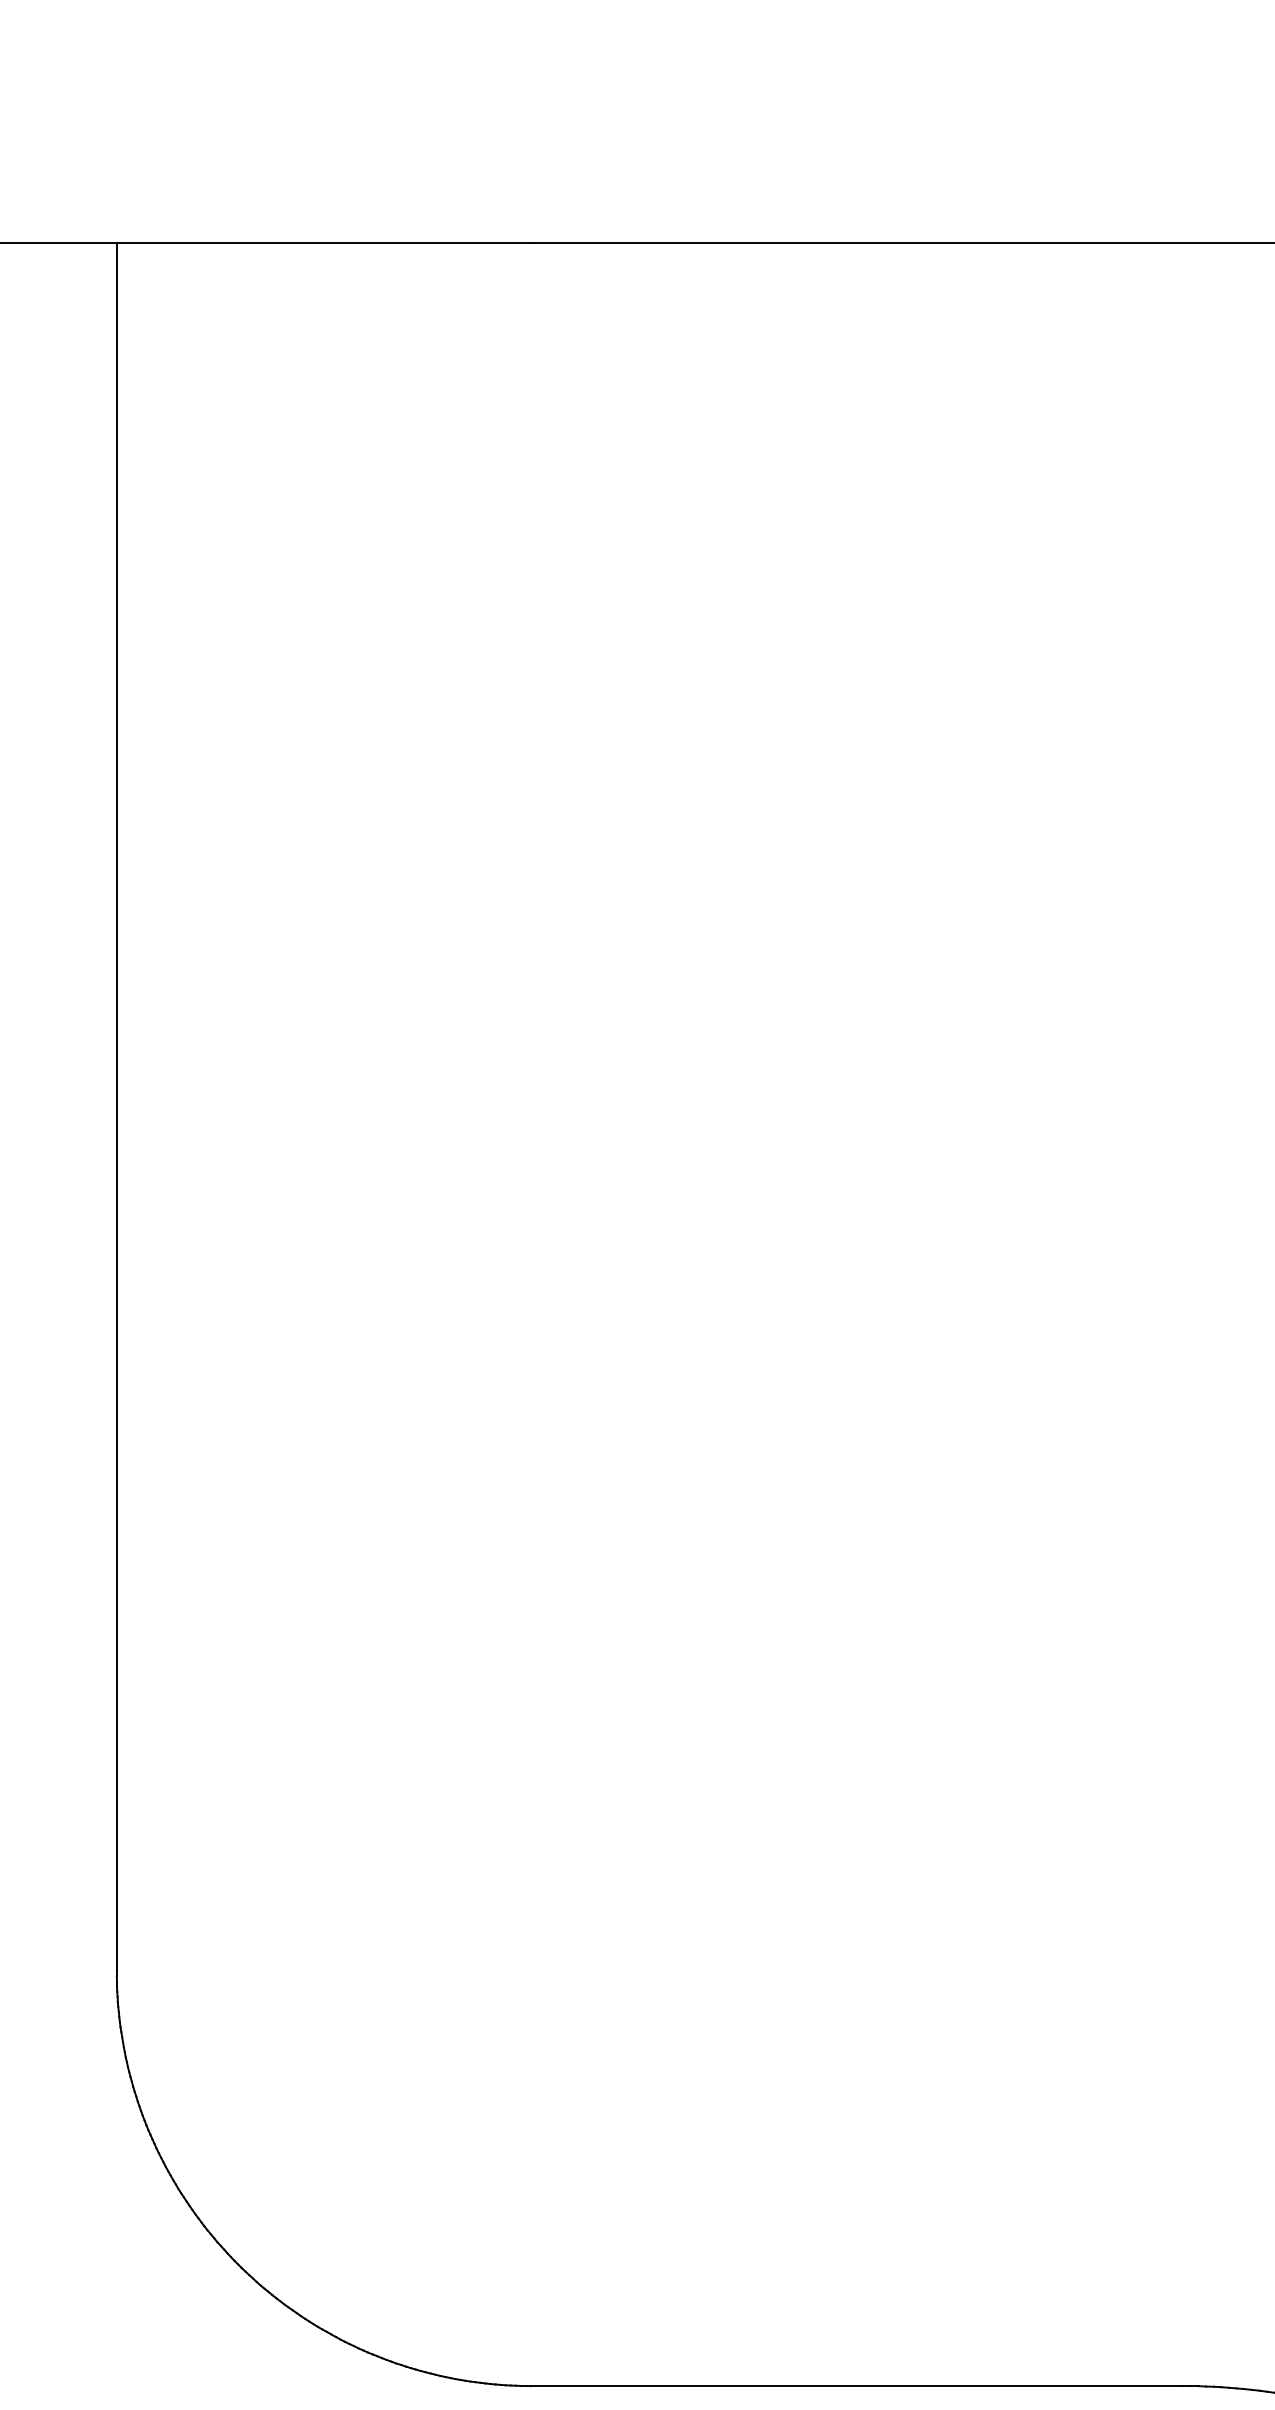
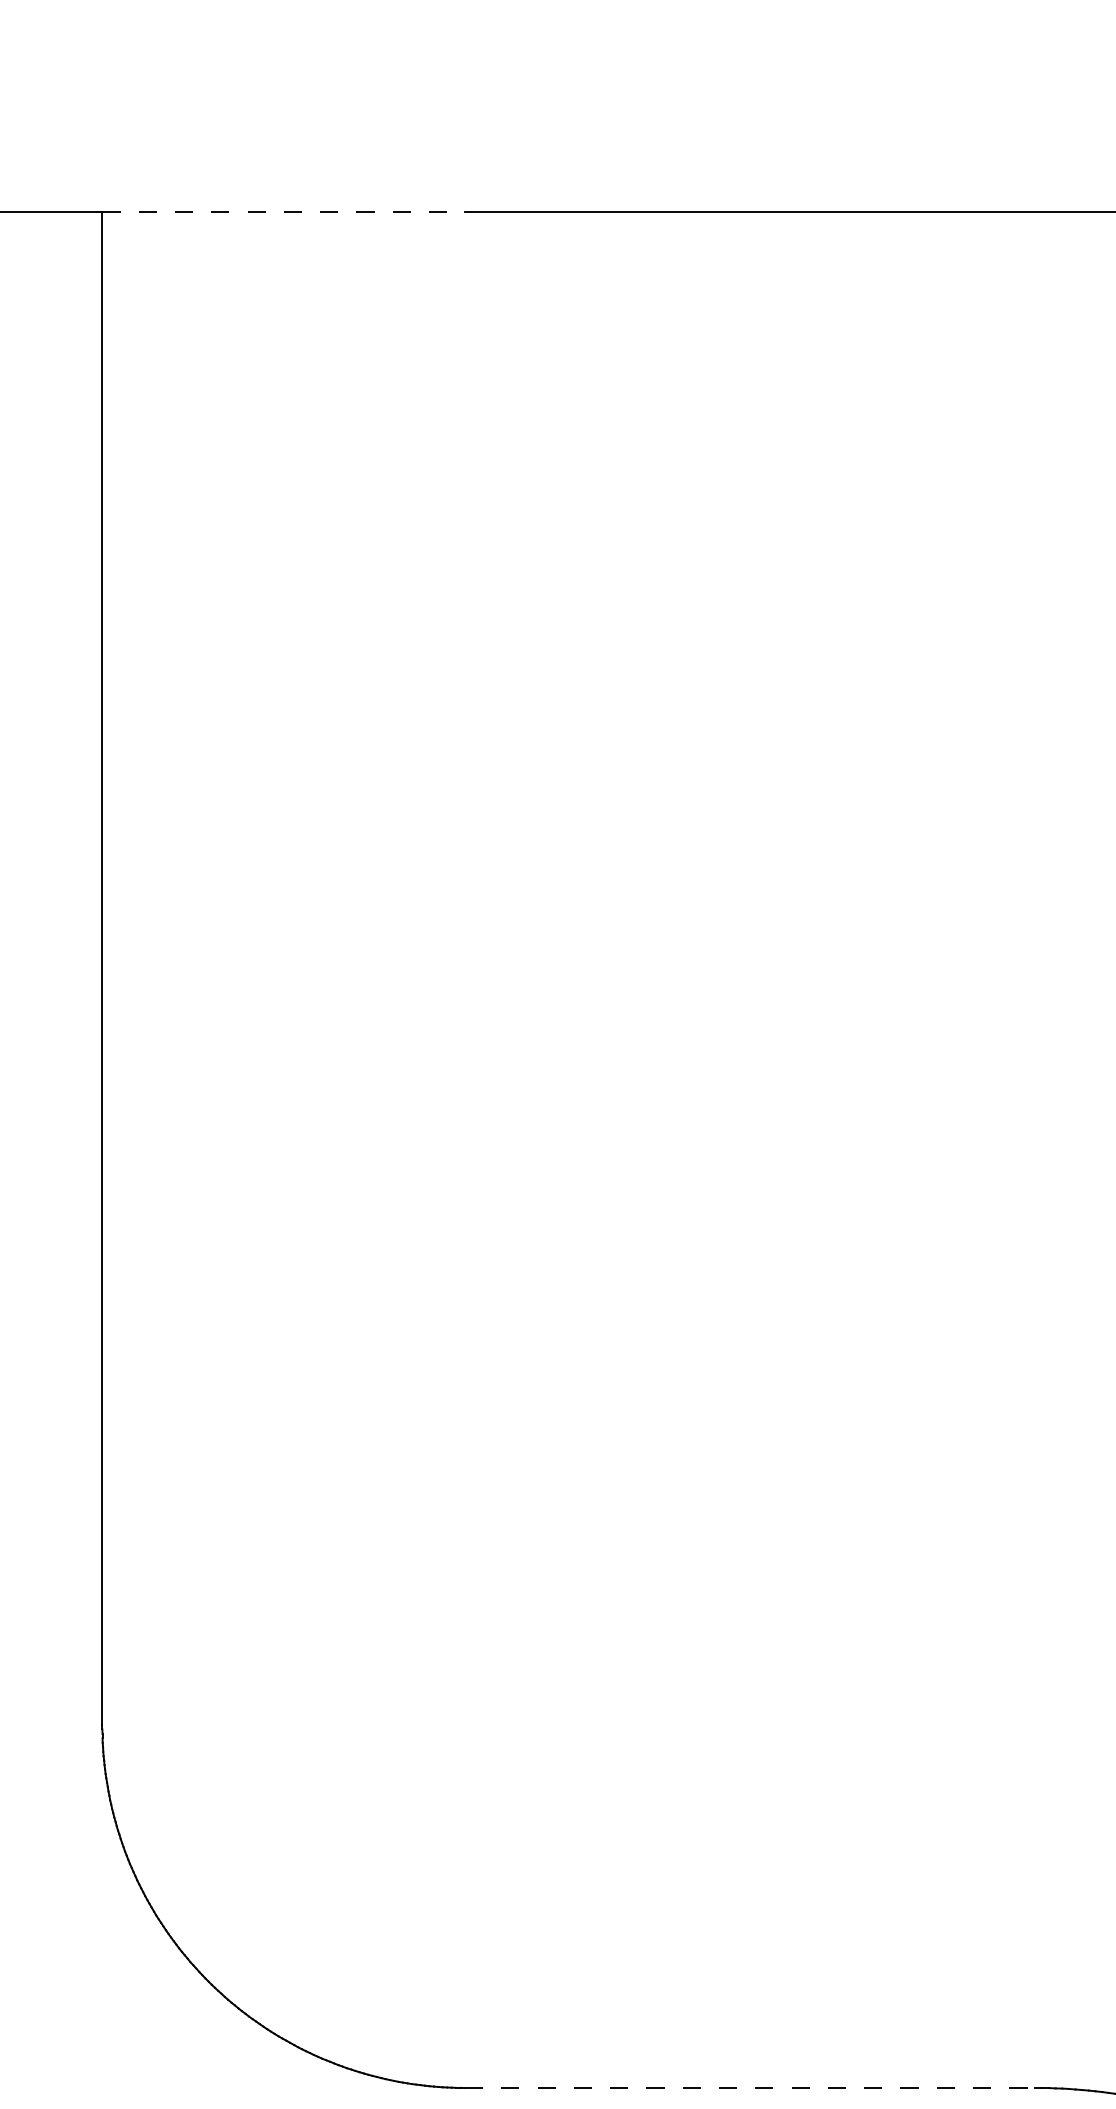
line: (324, 242) -> (284, 212), solid -> dashed
line: (857, 2385) -> (750, 2087), solid -> dashed

